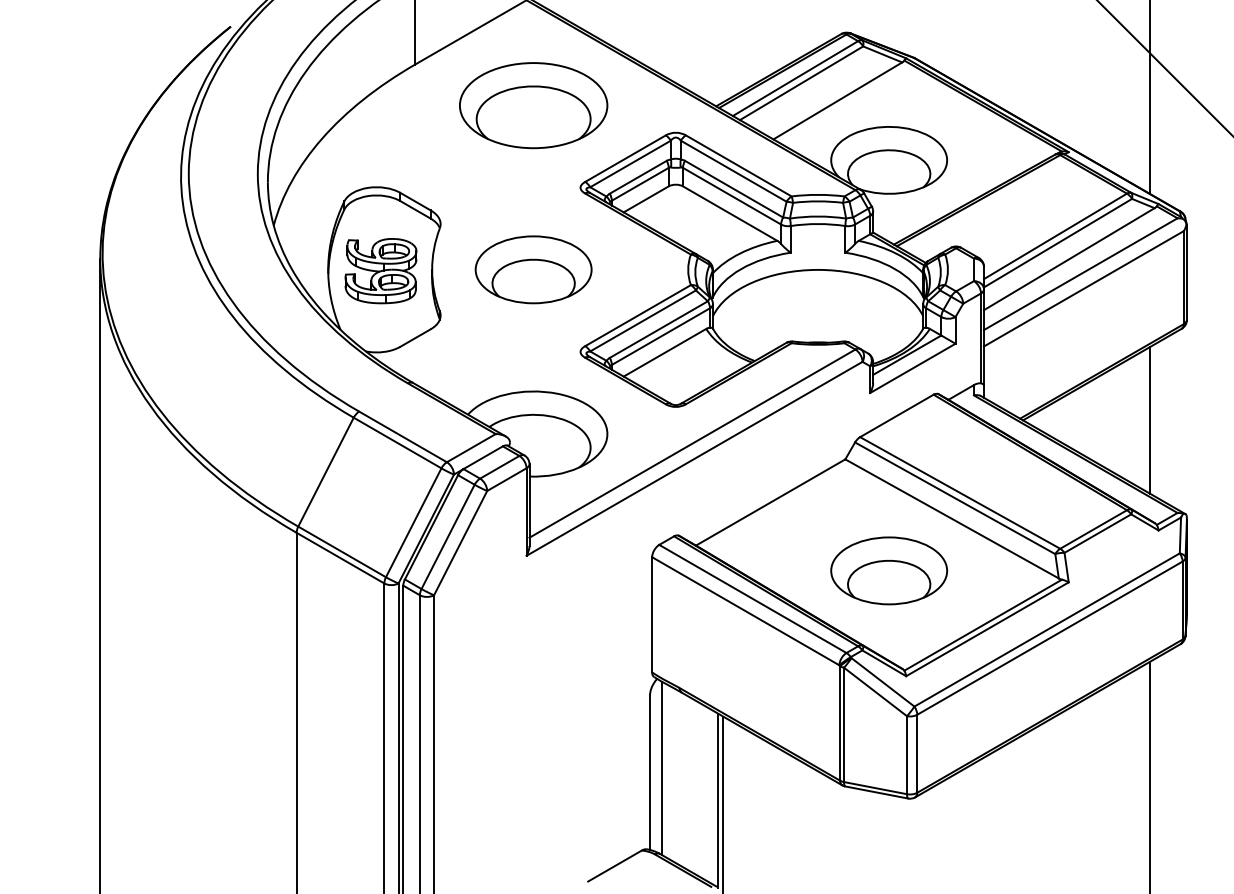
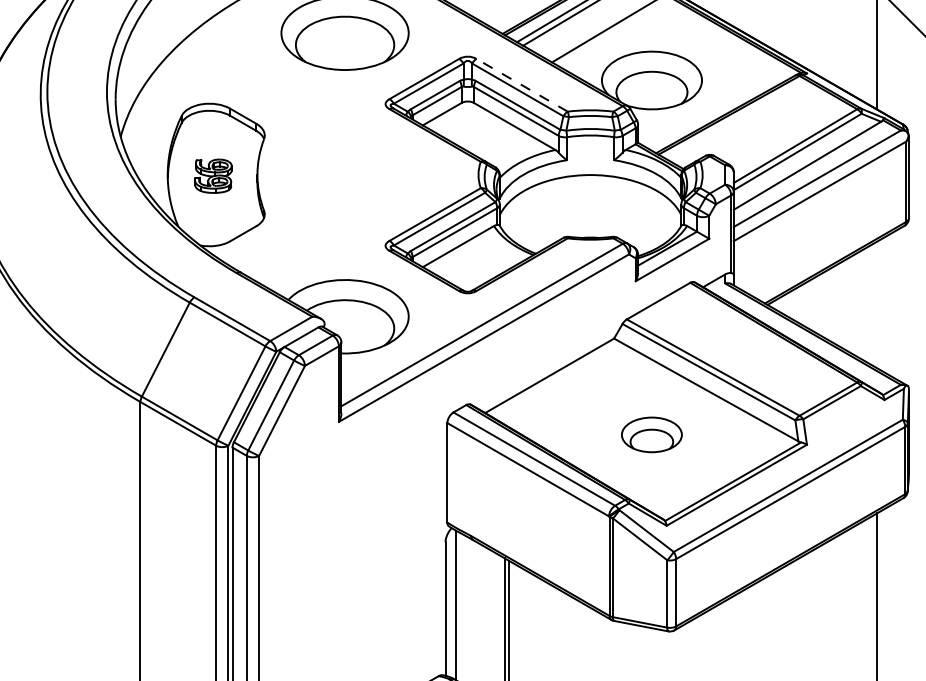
line: (738, 165) -> (521, 84), solid -> dashed
part: (533, 269) -> (344, 174), removed
part: (380, 271) -> (212, 176), size x0.6
line: (1149, 420) -> (876, 305), removed
part: (888, 570) -> (651, 434), size x0.6

